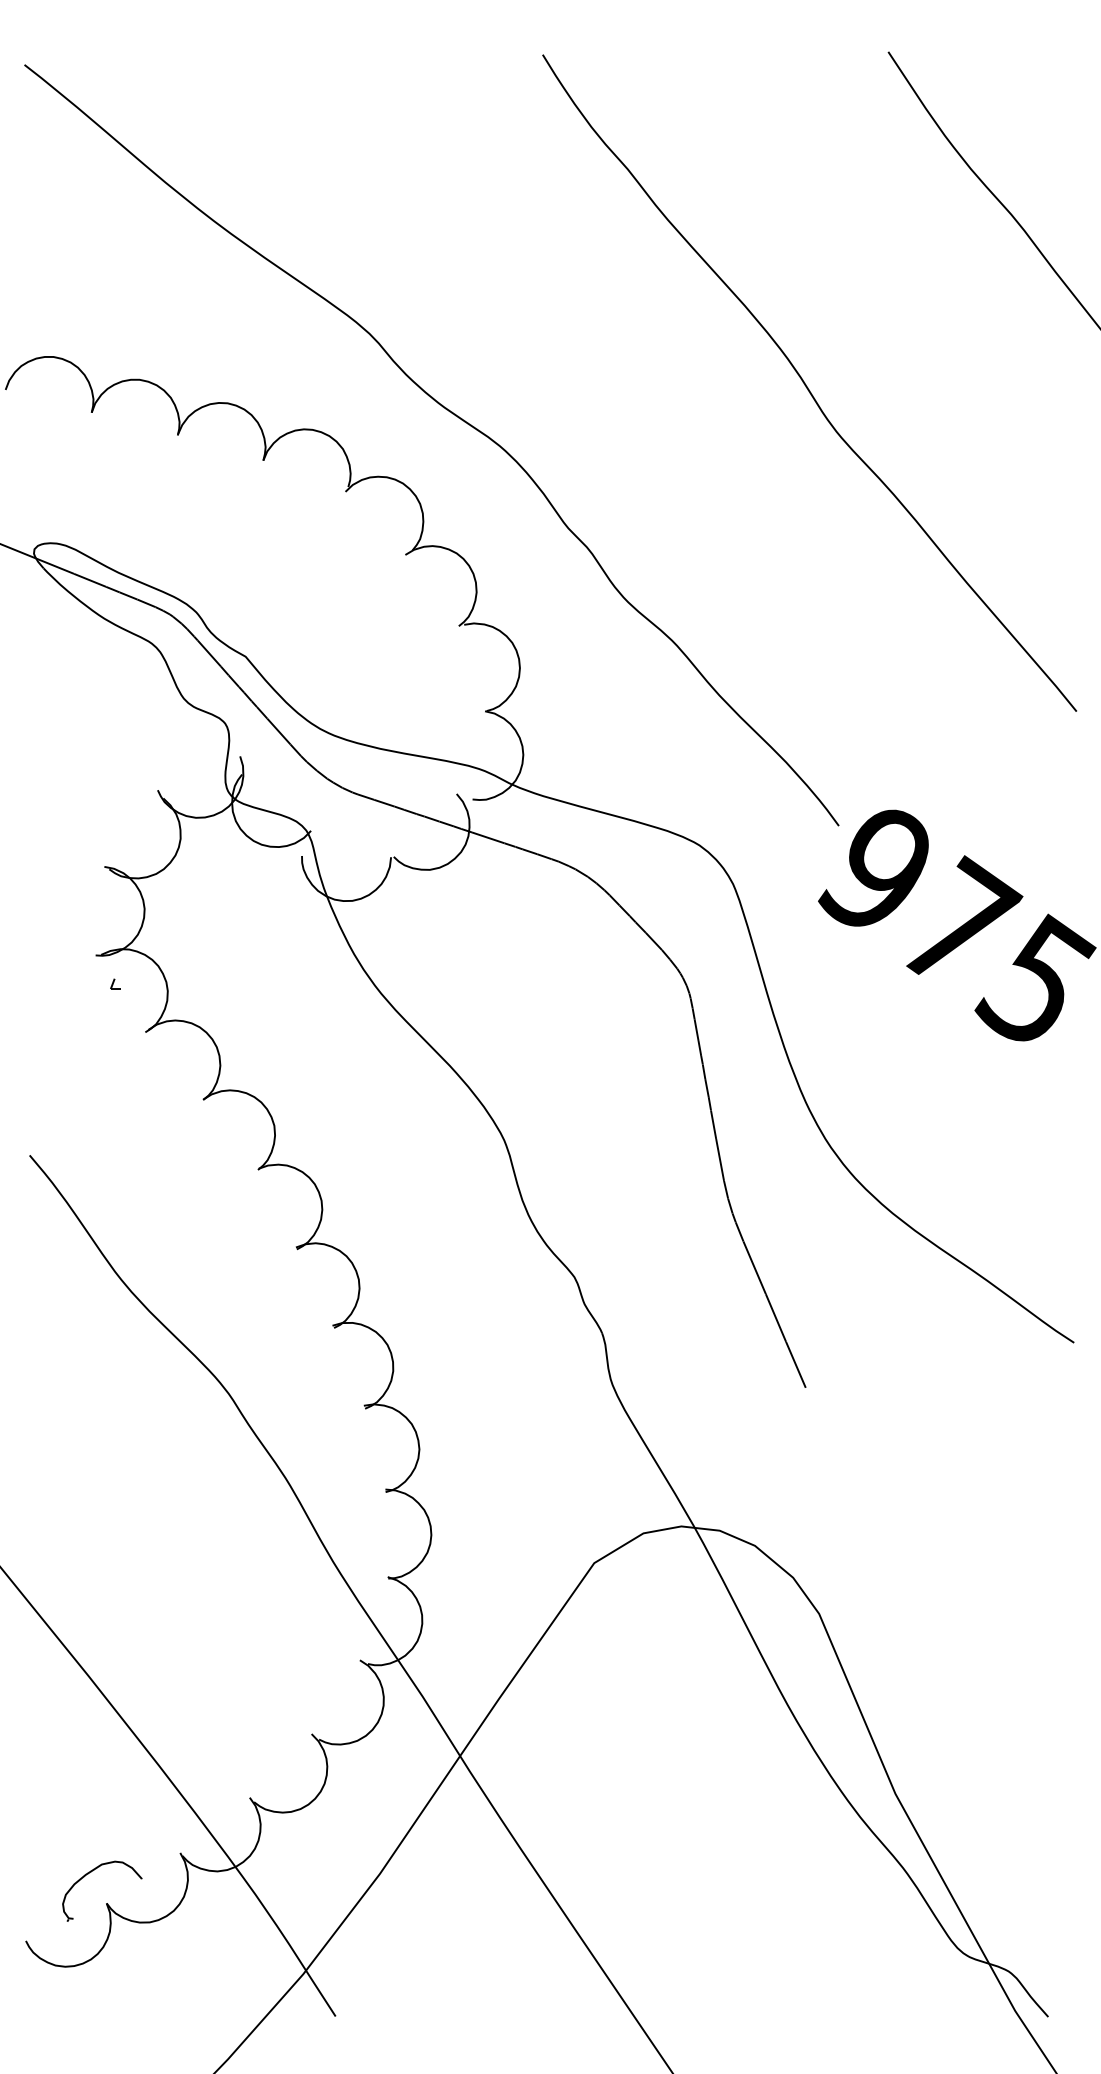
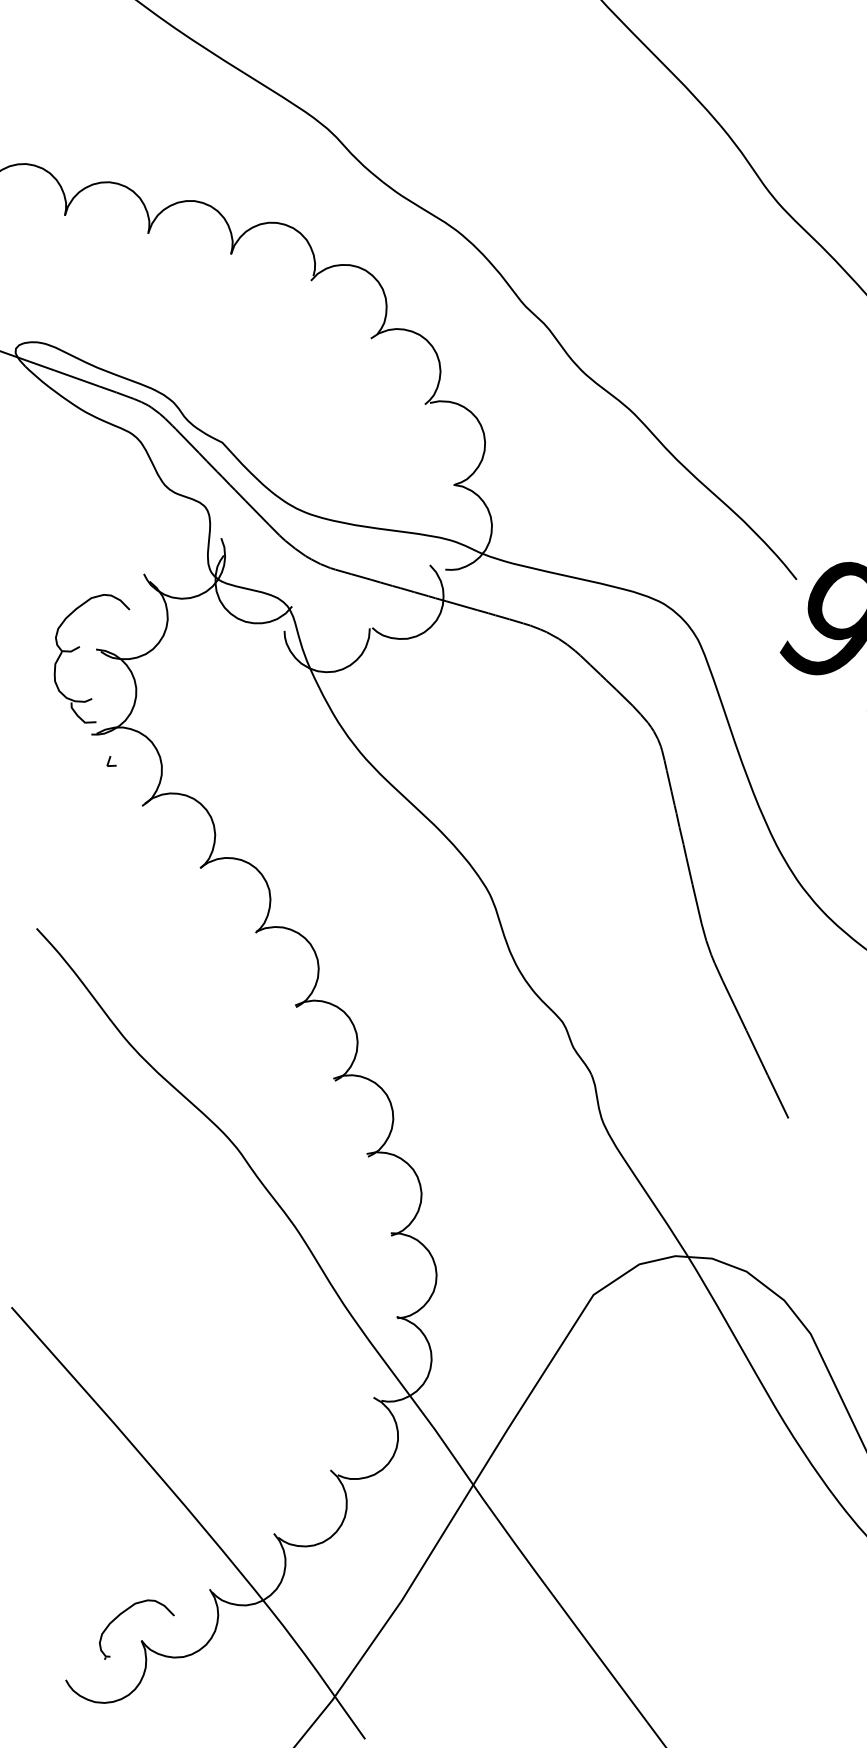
part: (87, 864) -> (79, 647), added

